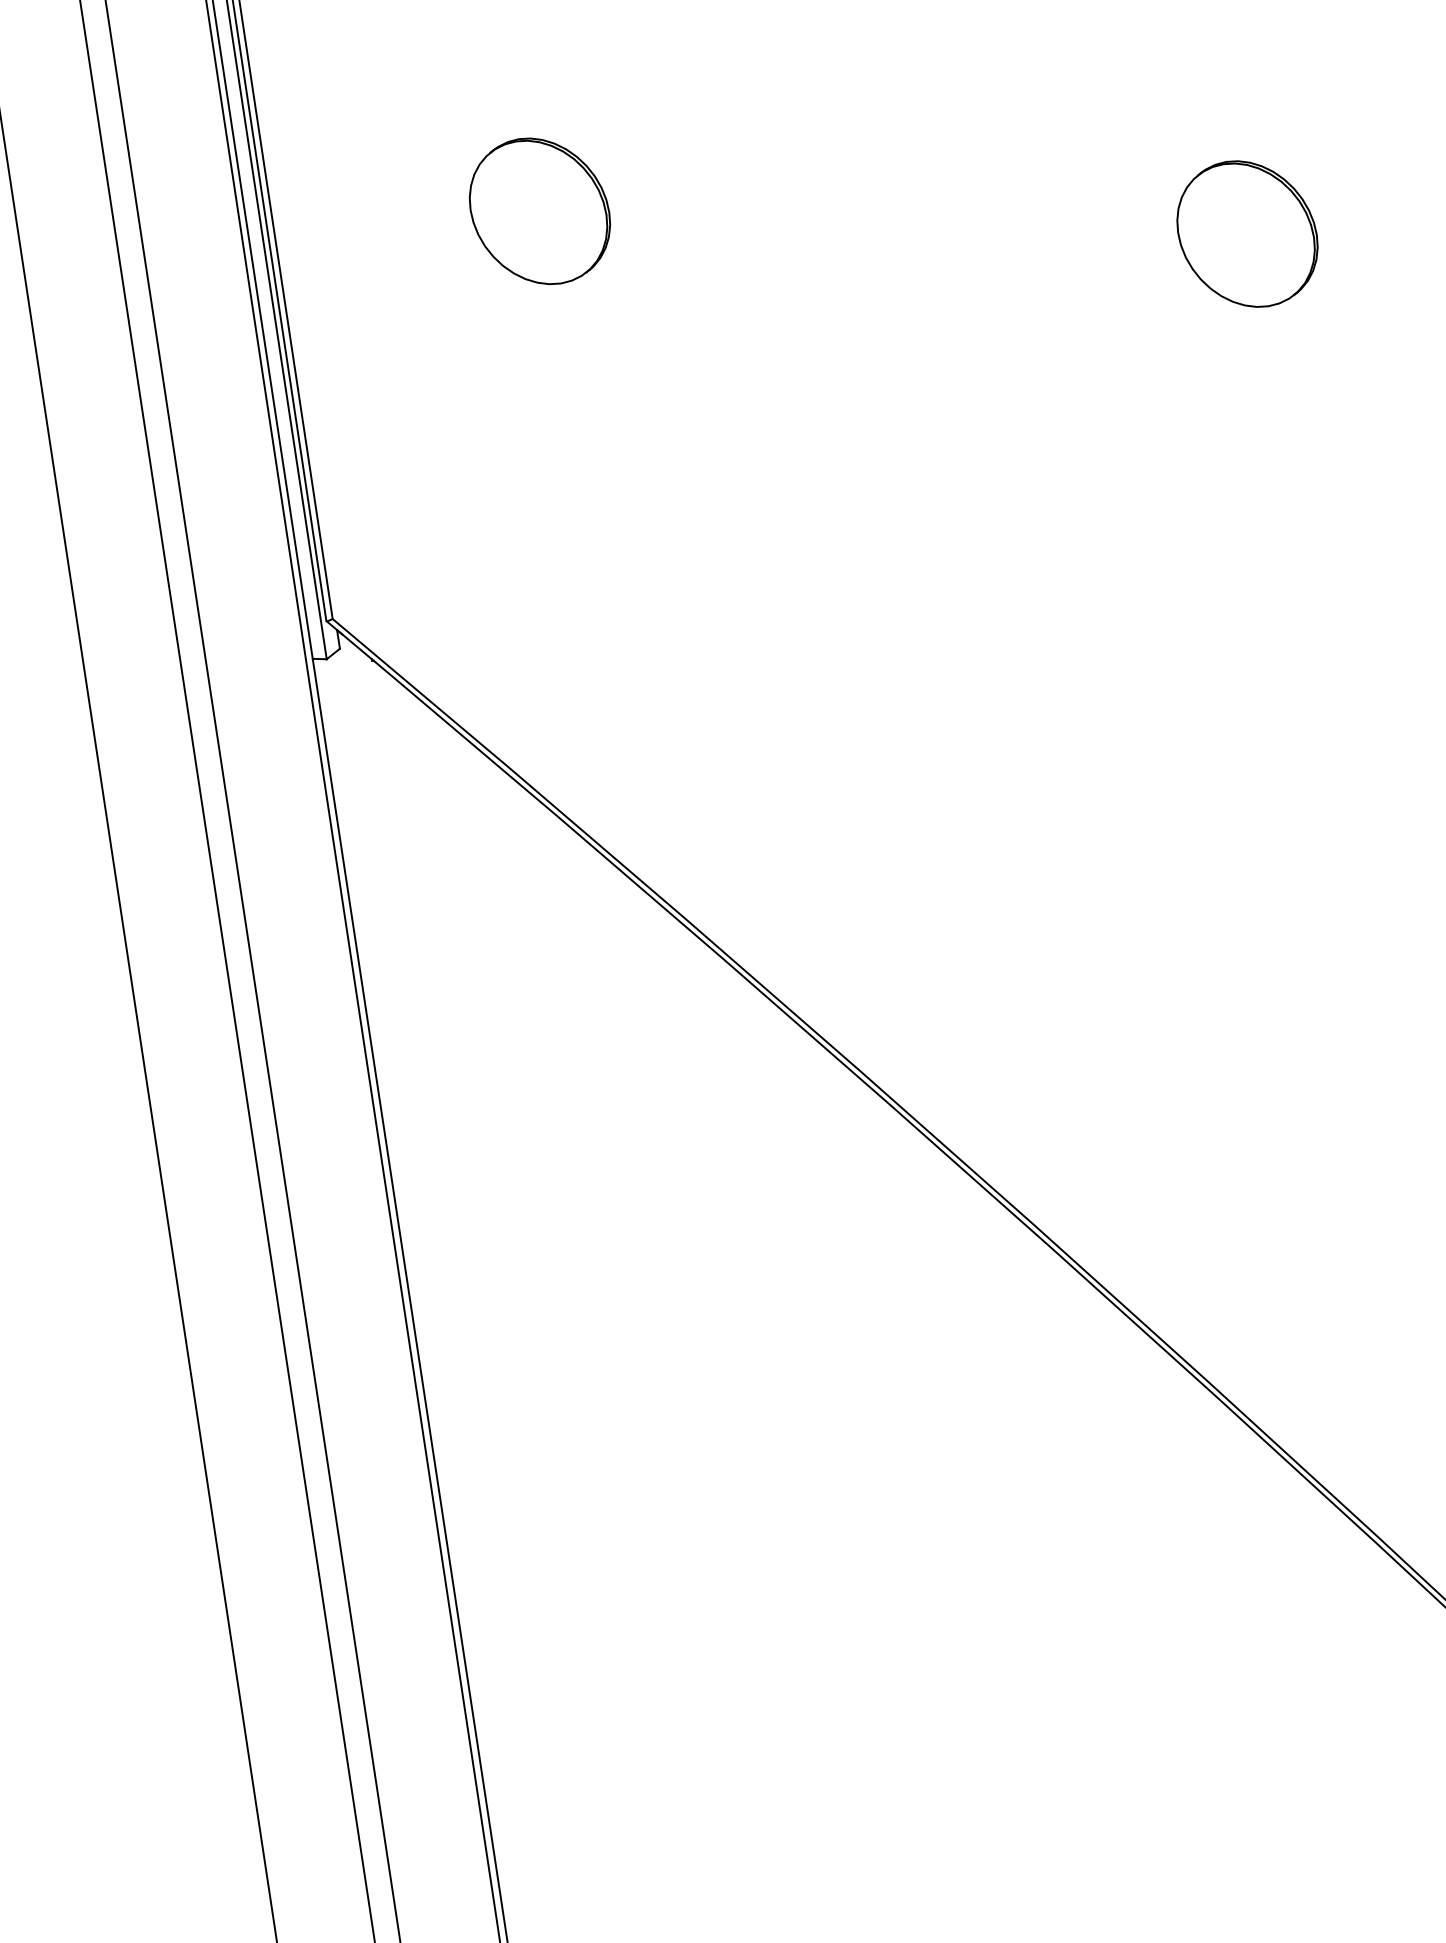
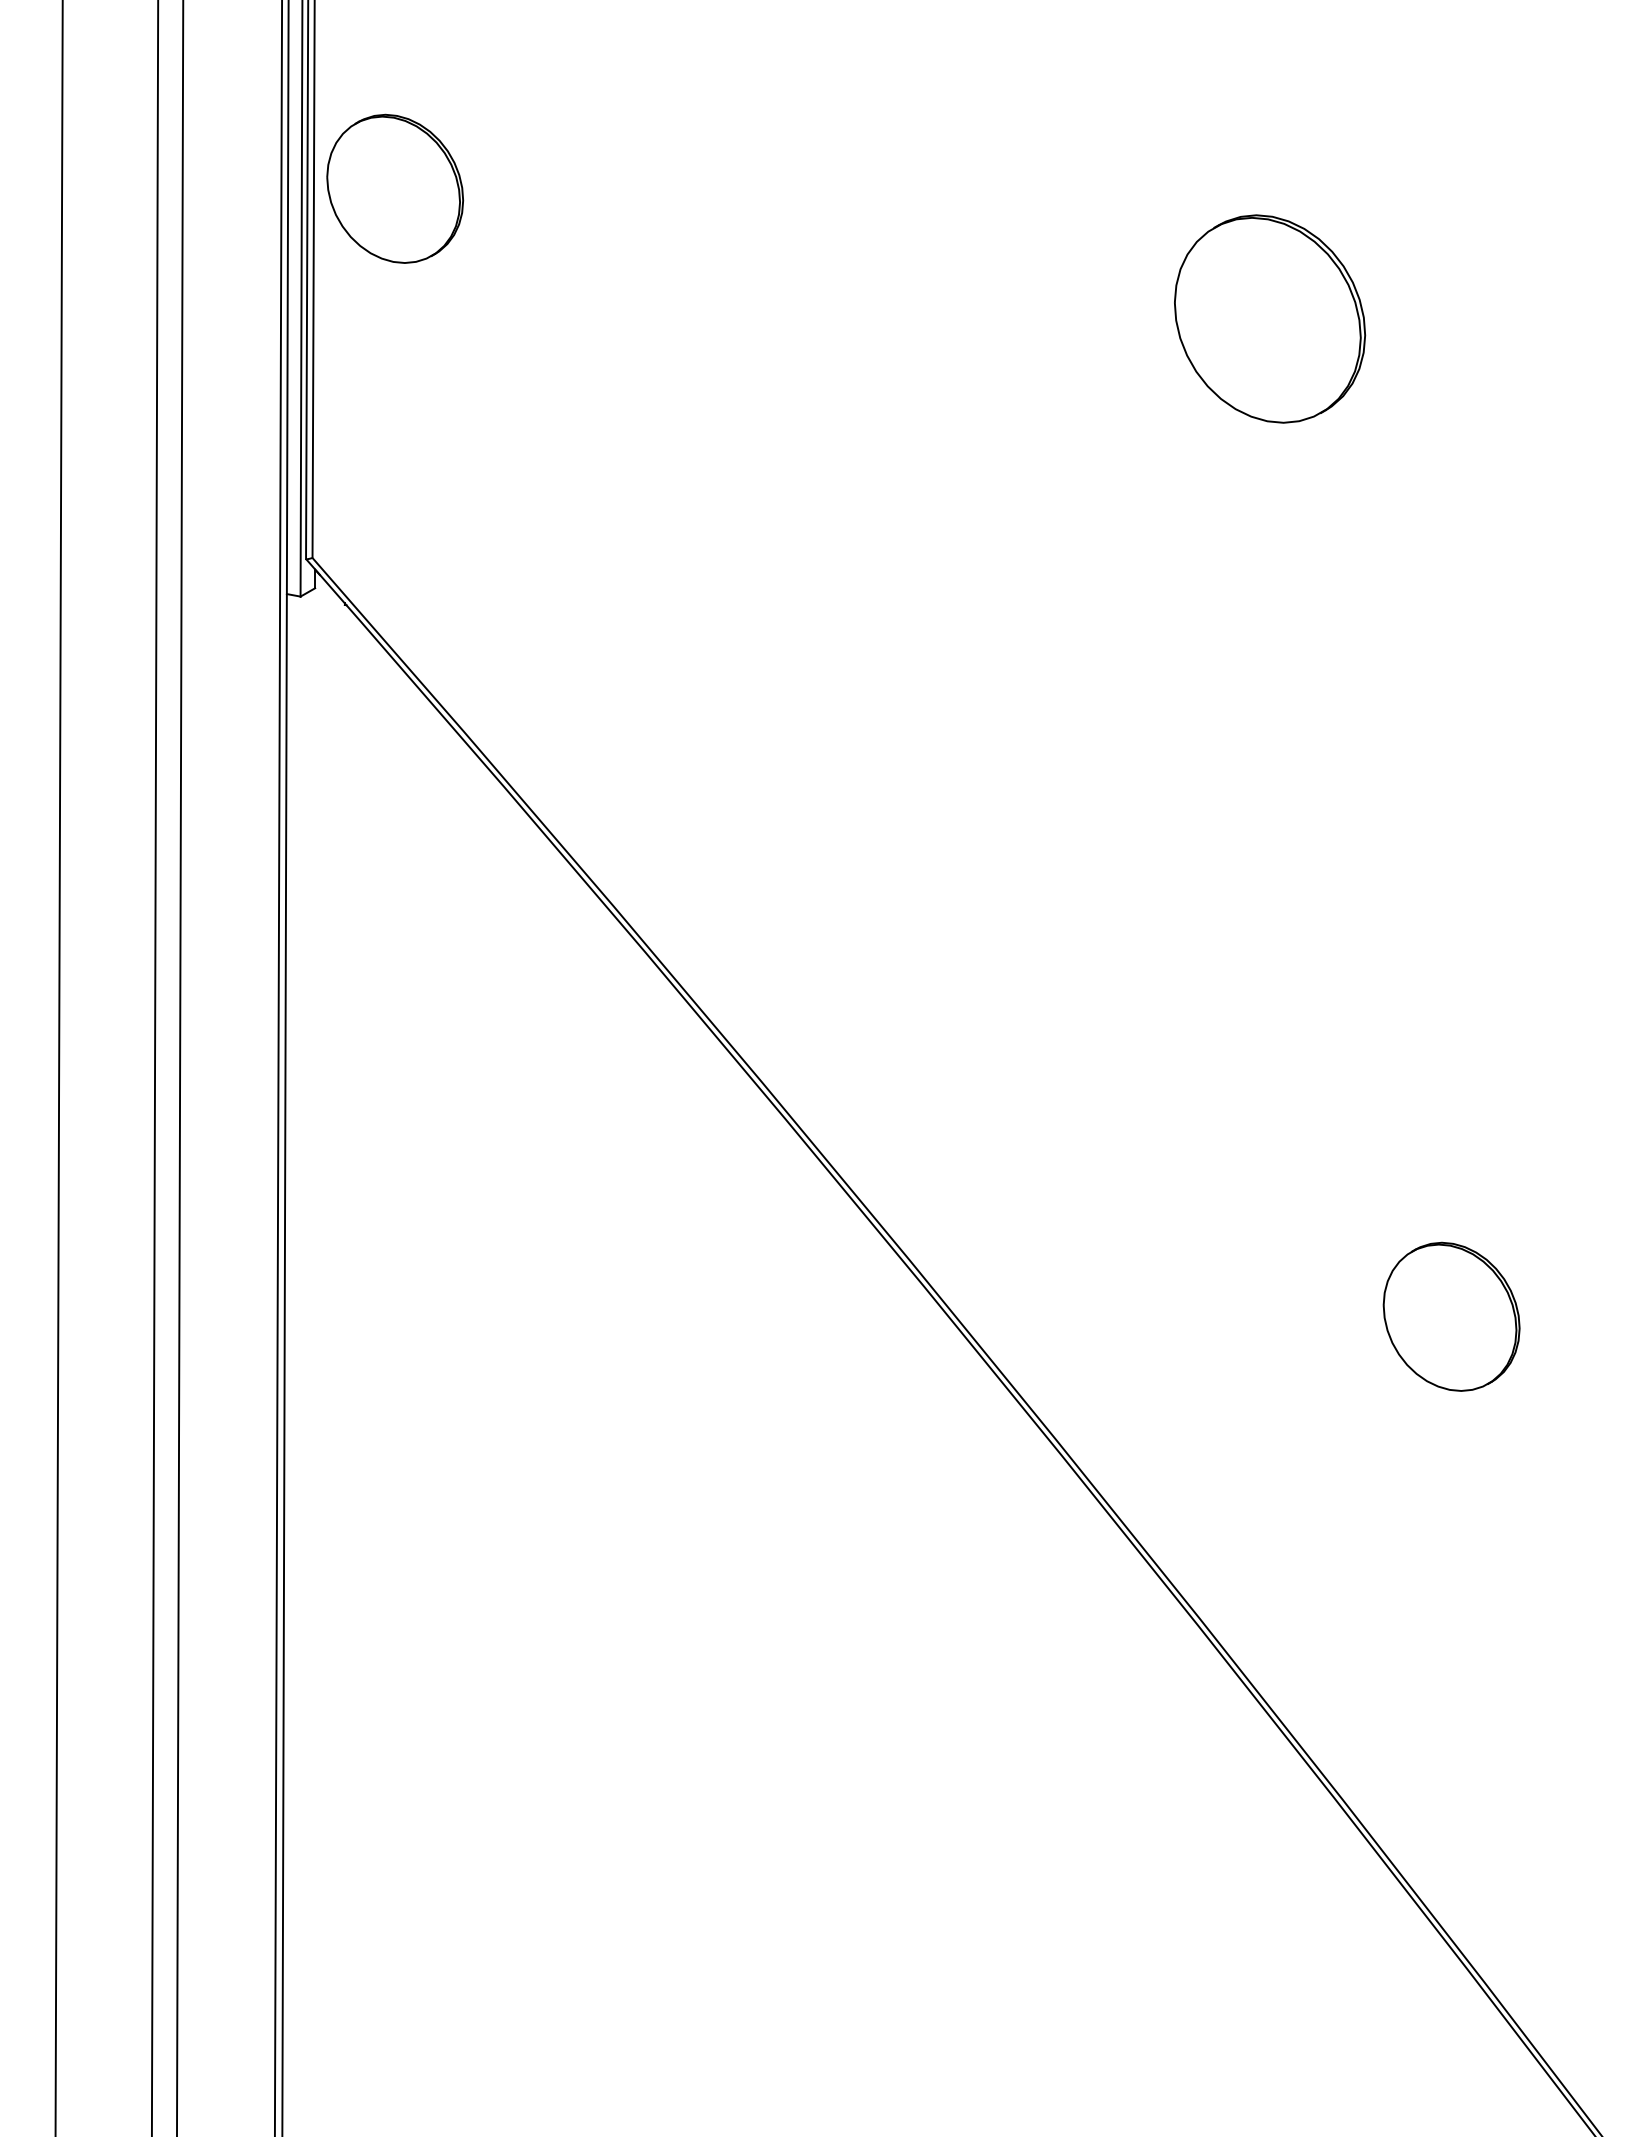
part: (540, 210) -> (395, 188), moved
part: (1246, 233) -> (1269, 318), size x1.4

